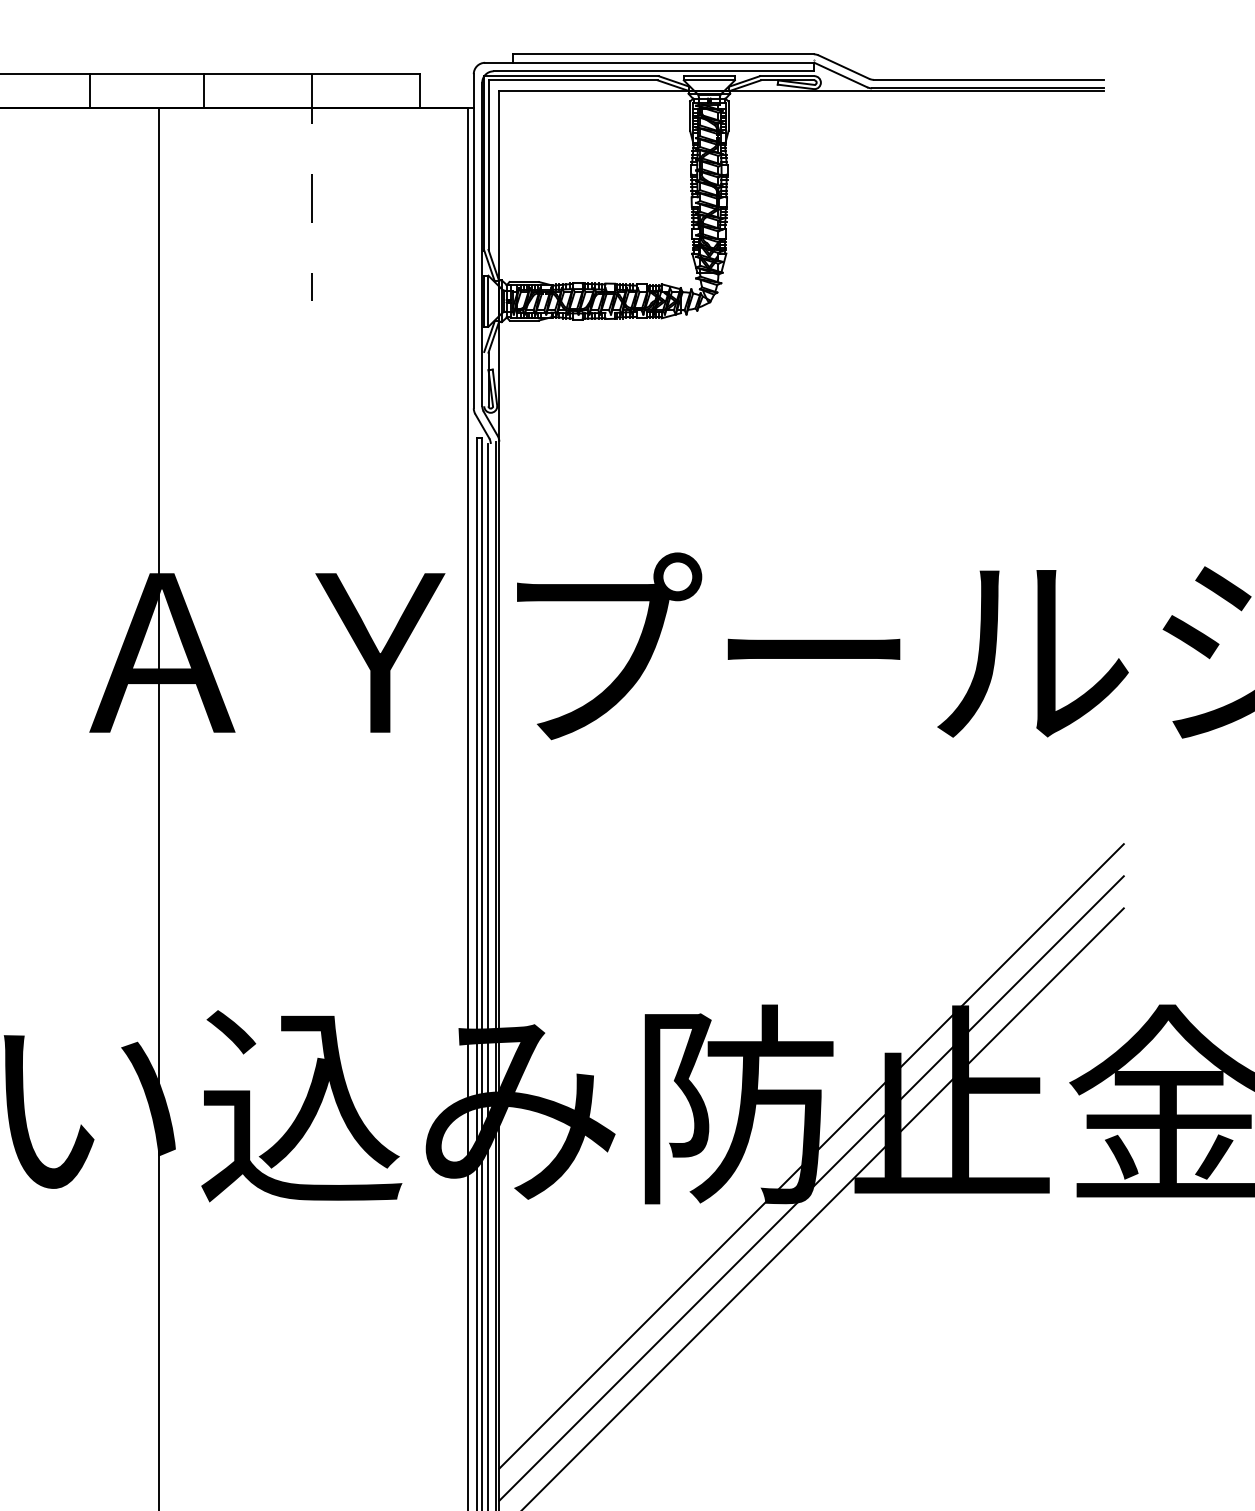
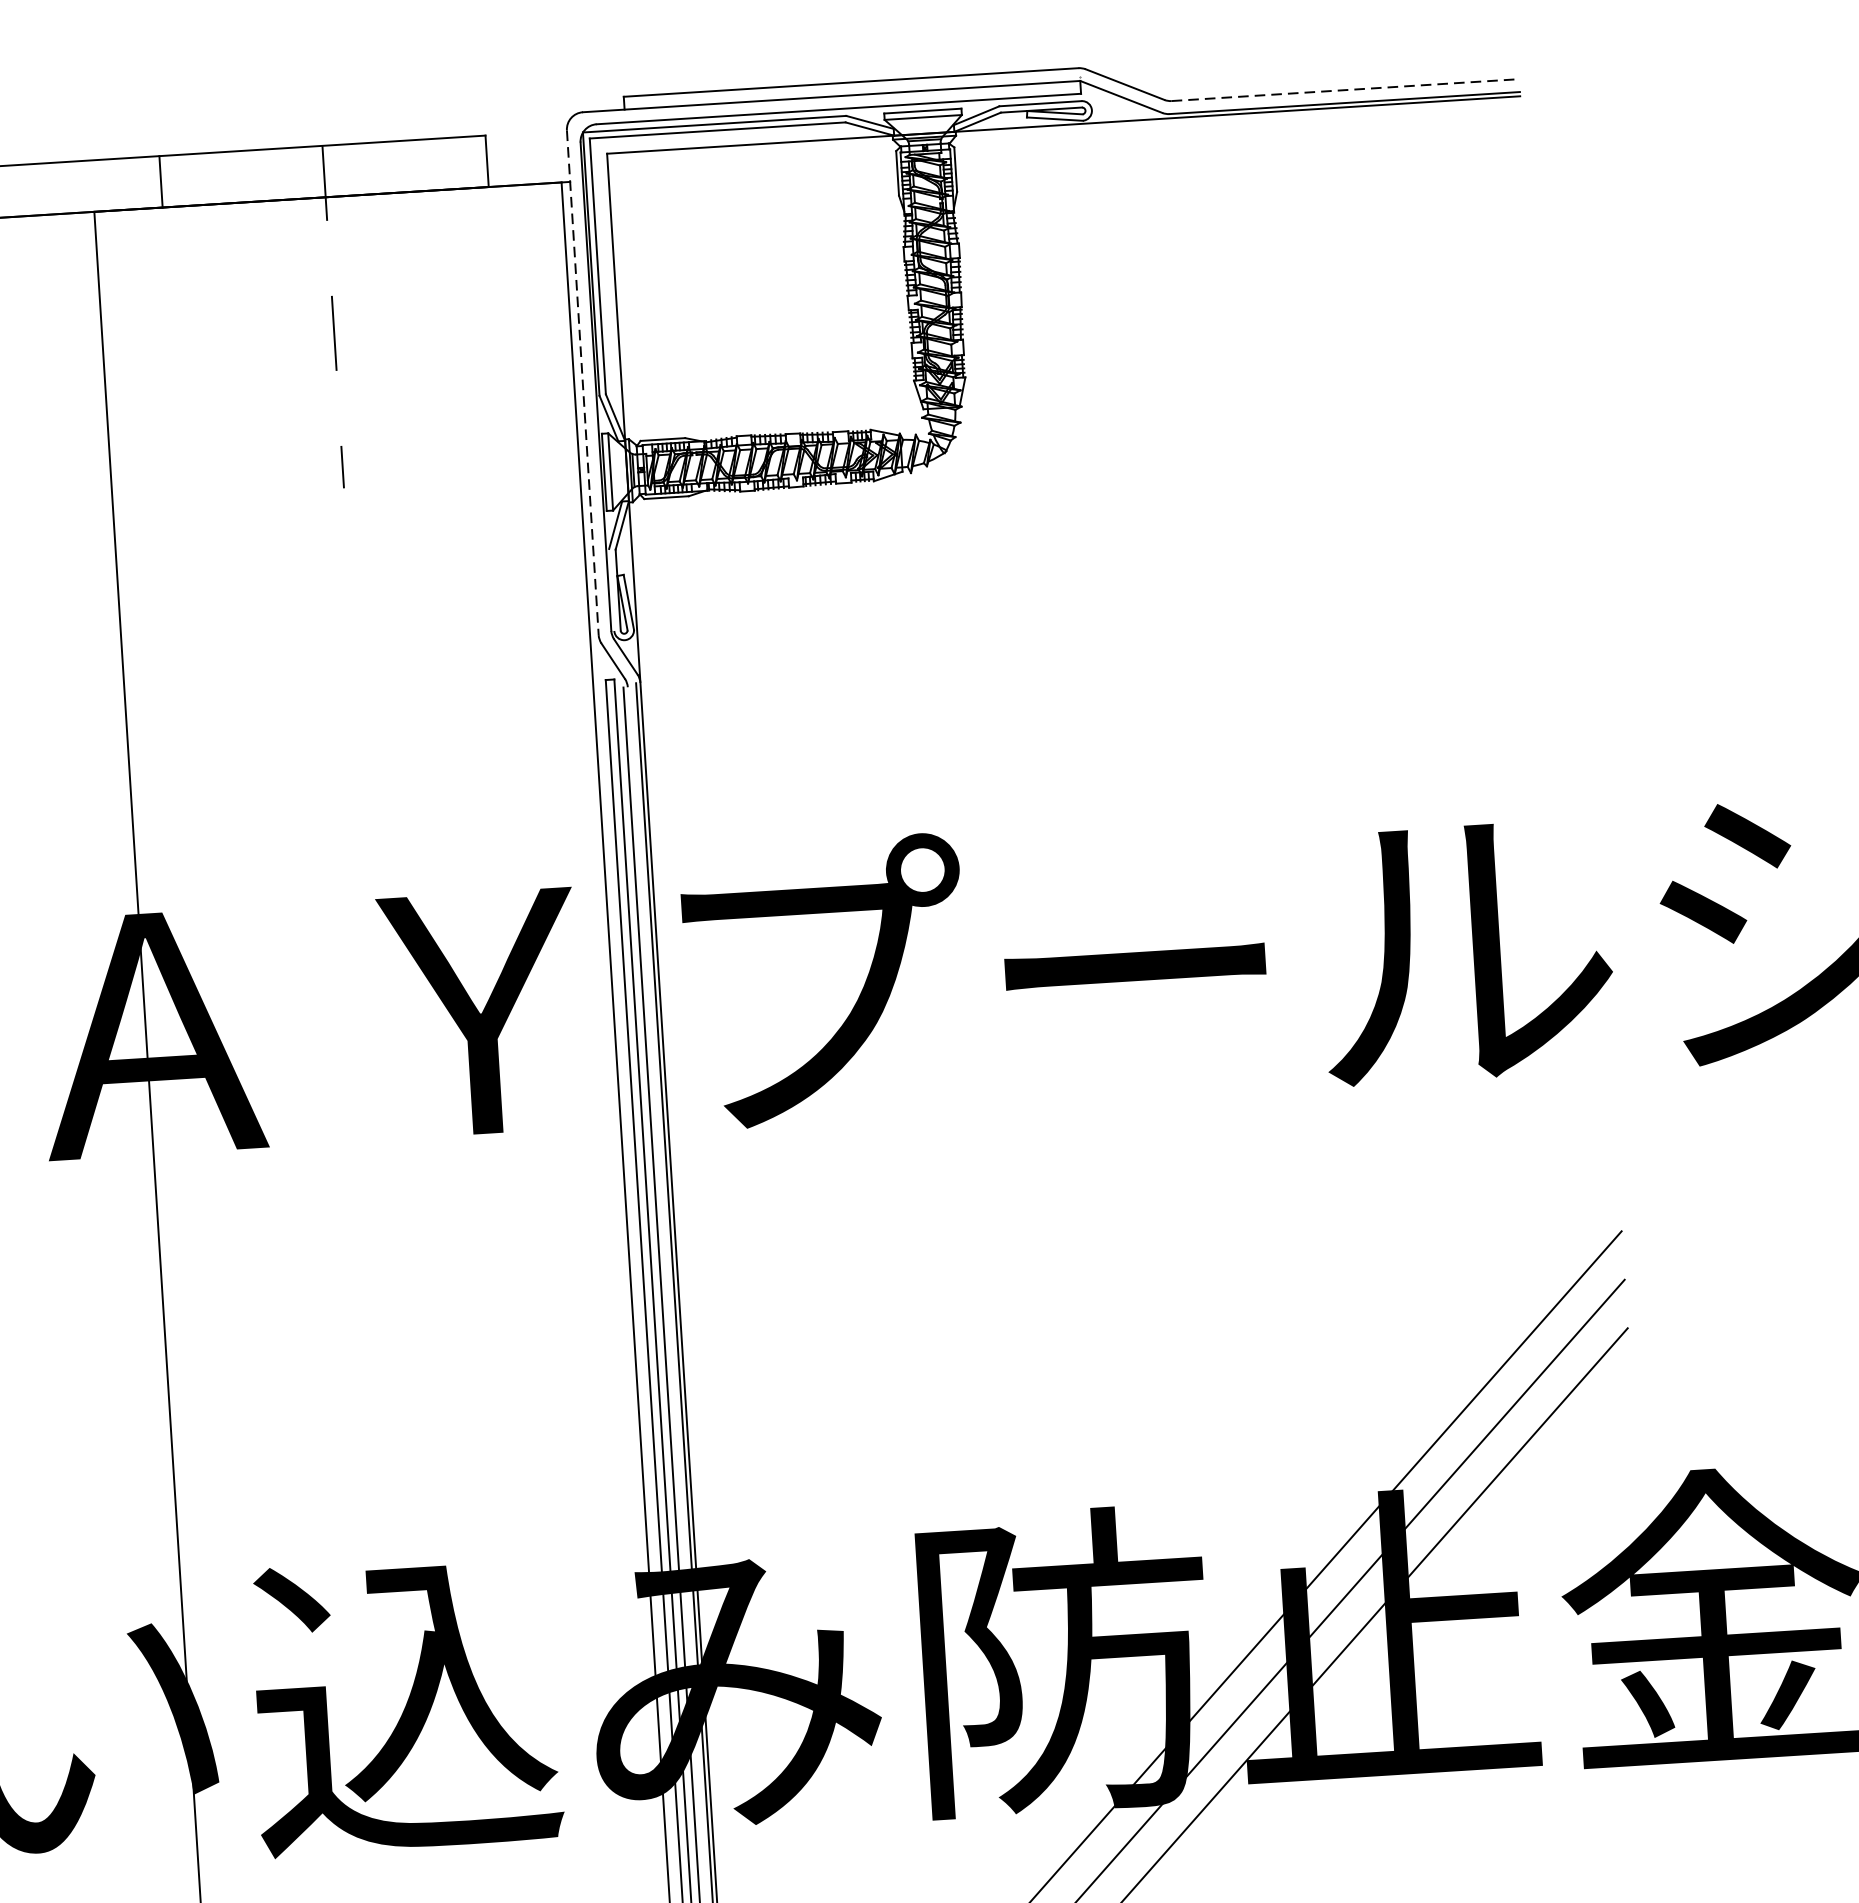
line: (989, 79) -> (1346, 89), solid -> dashed
line: (473, 241) -> (582, 383), solid -> dashed

